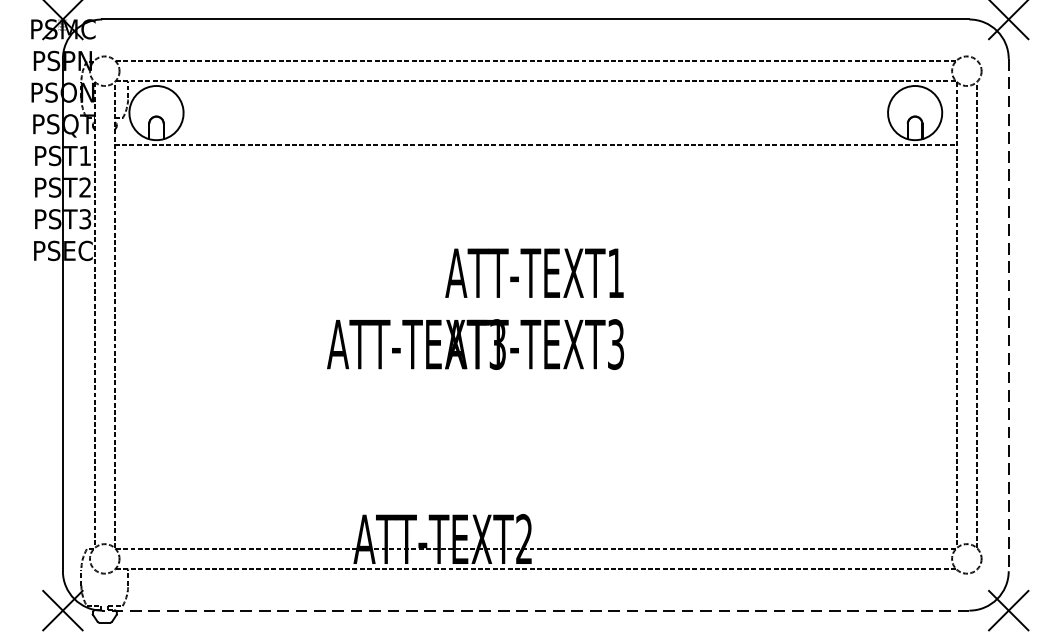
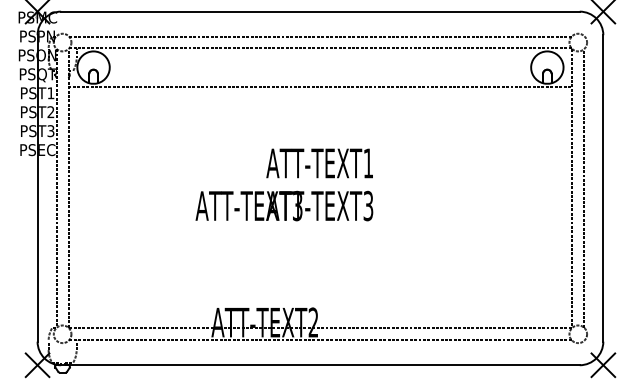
line: (1009, 315) -> (603, 188), dashed -> solid
line: (534, 611) -> (319, 365), dashed -> solid

